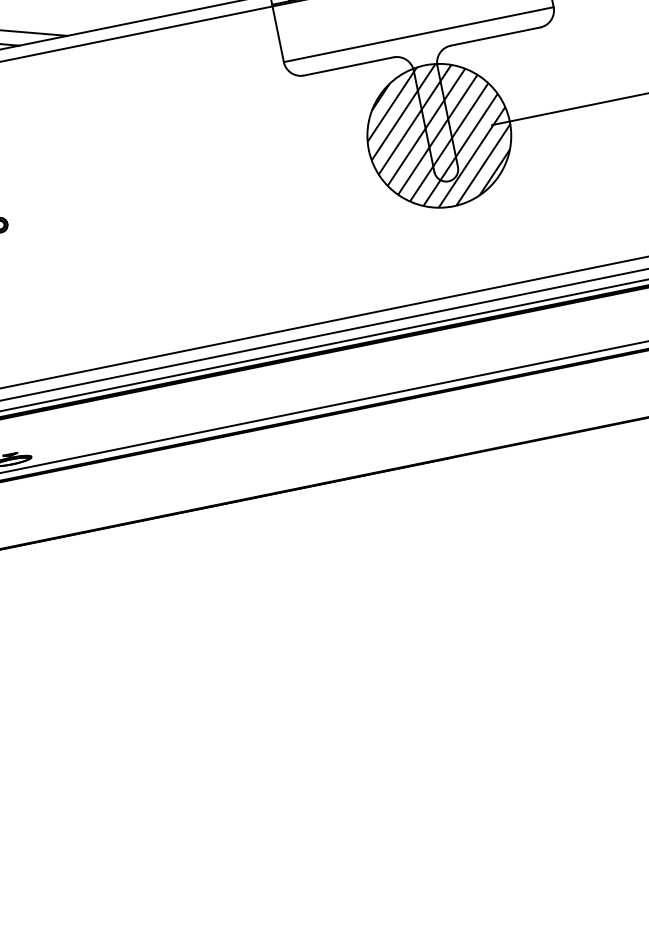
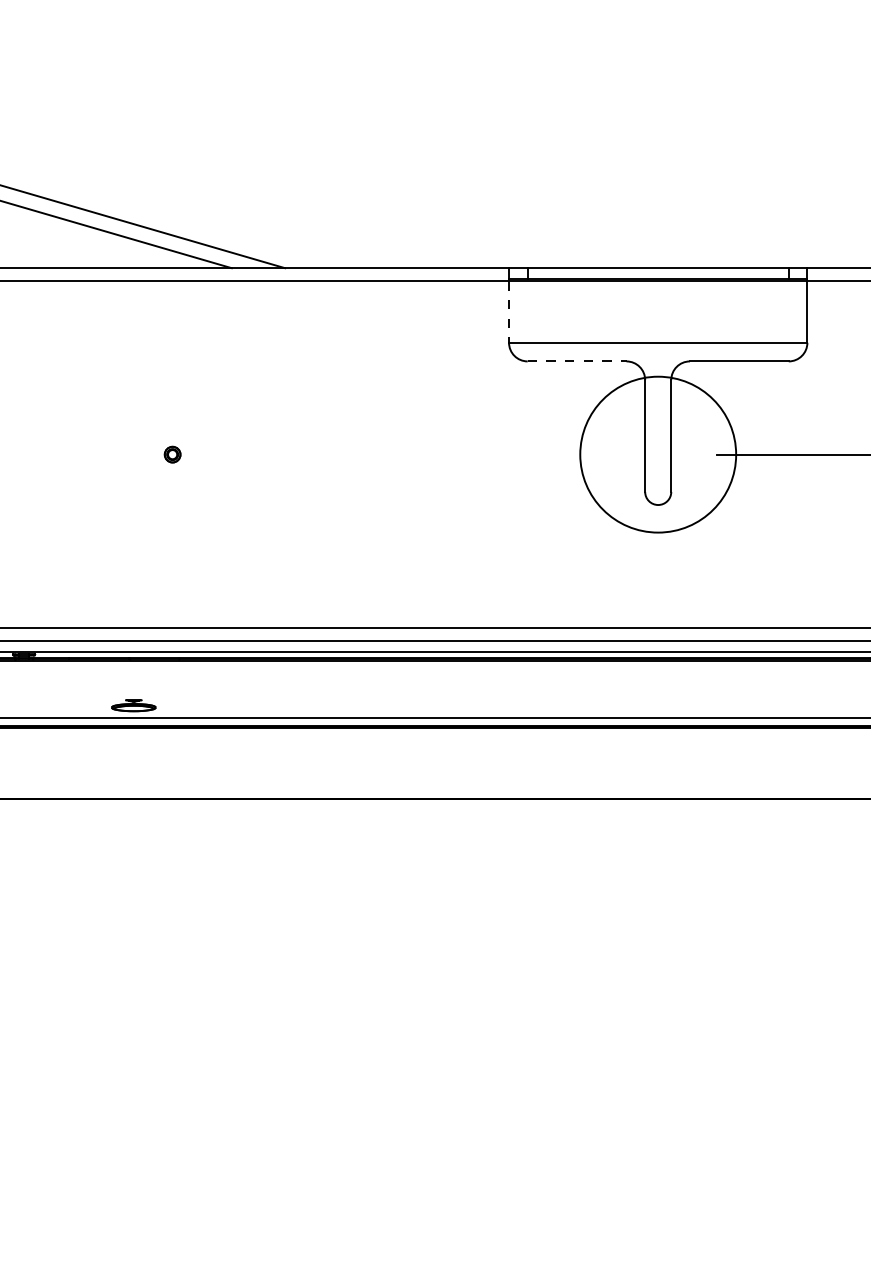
line: (278, 34) -> (509, 312), solid -> dashed
line: (349, 66) -> (577, 361), solid -> dashed
hatch: (439, 135) -> (658, 454), removed

